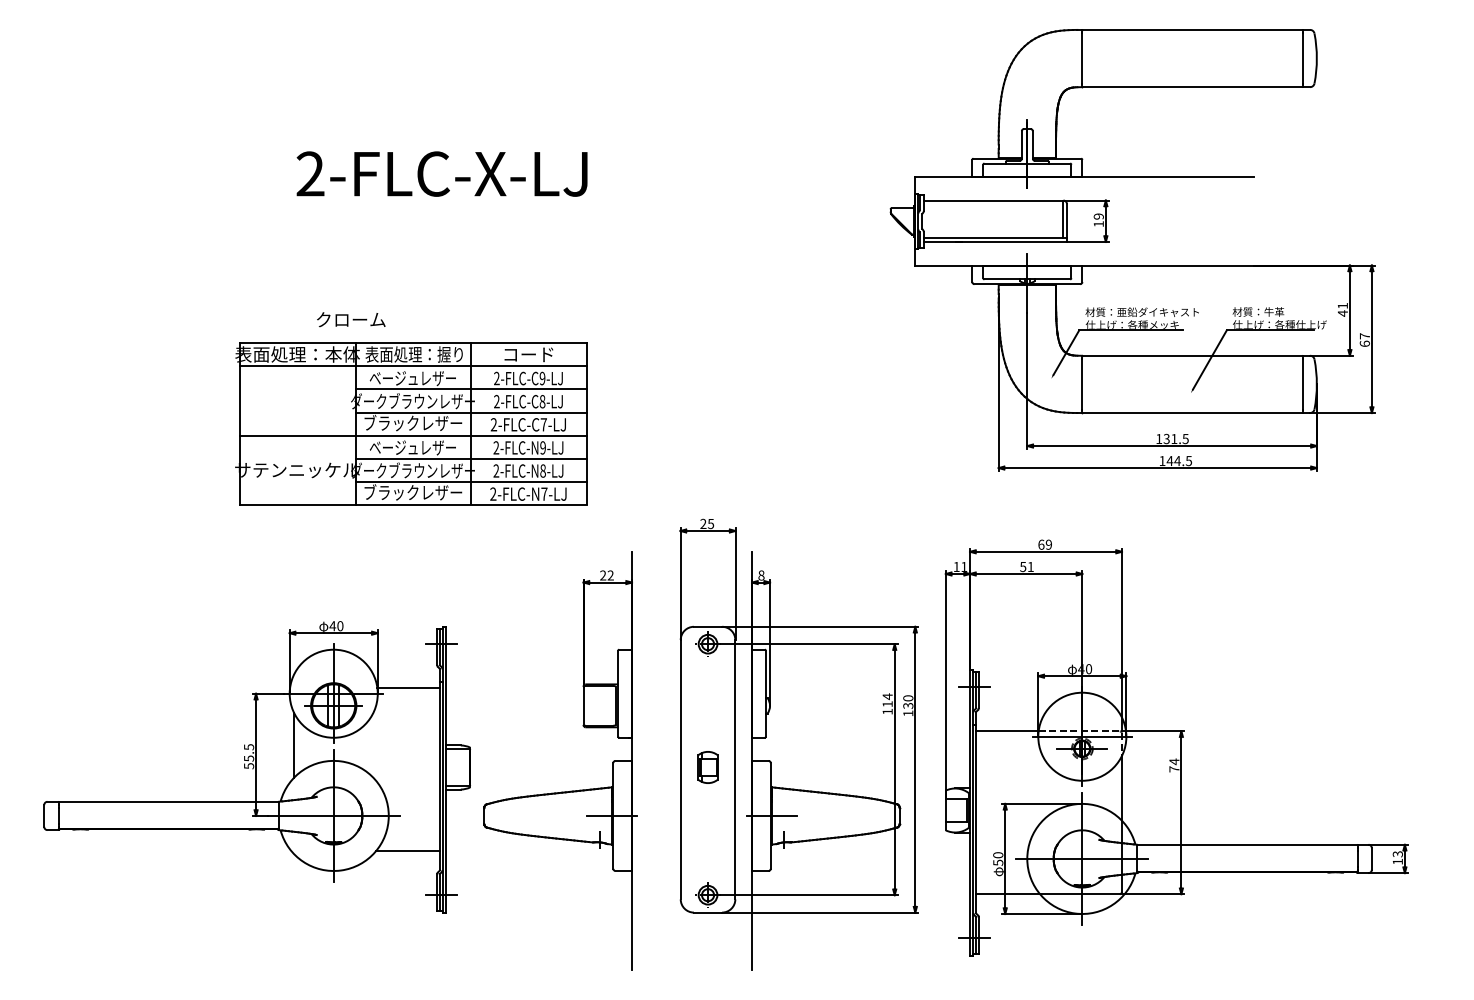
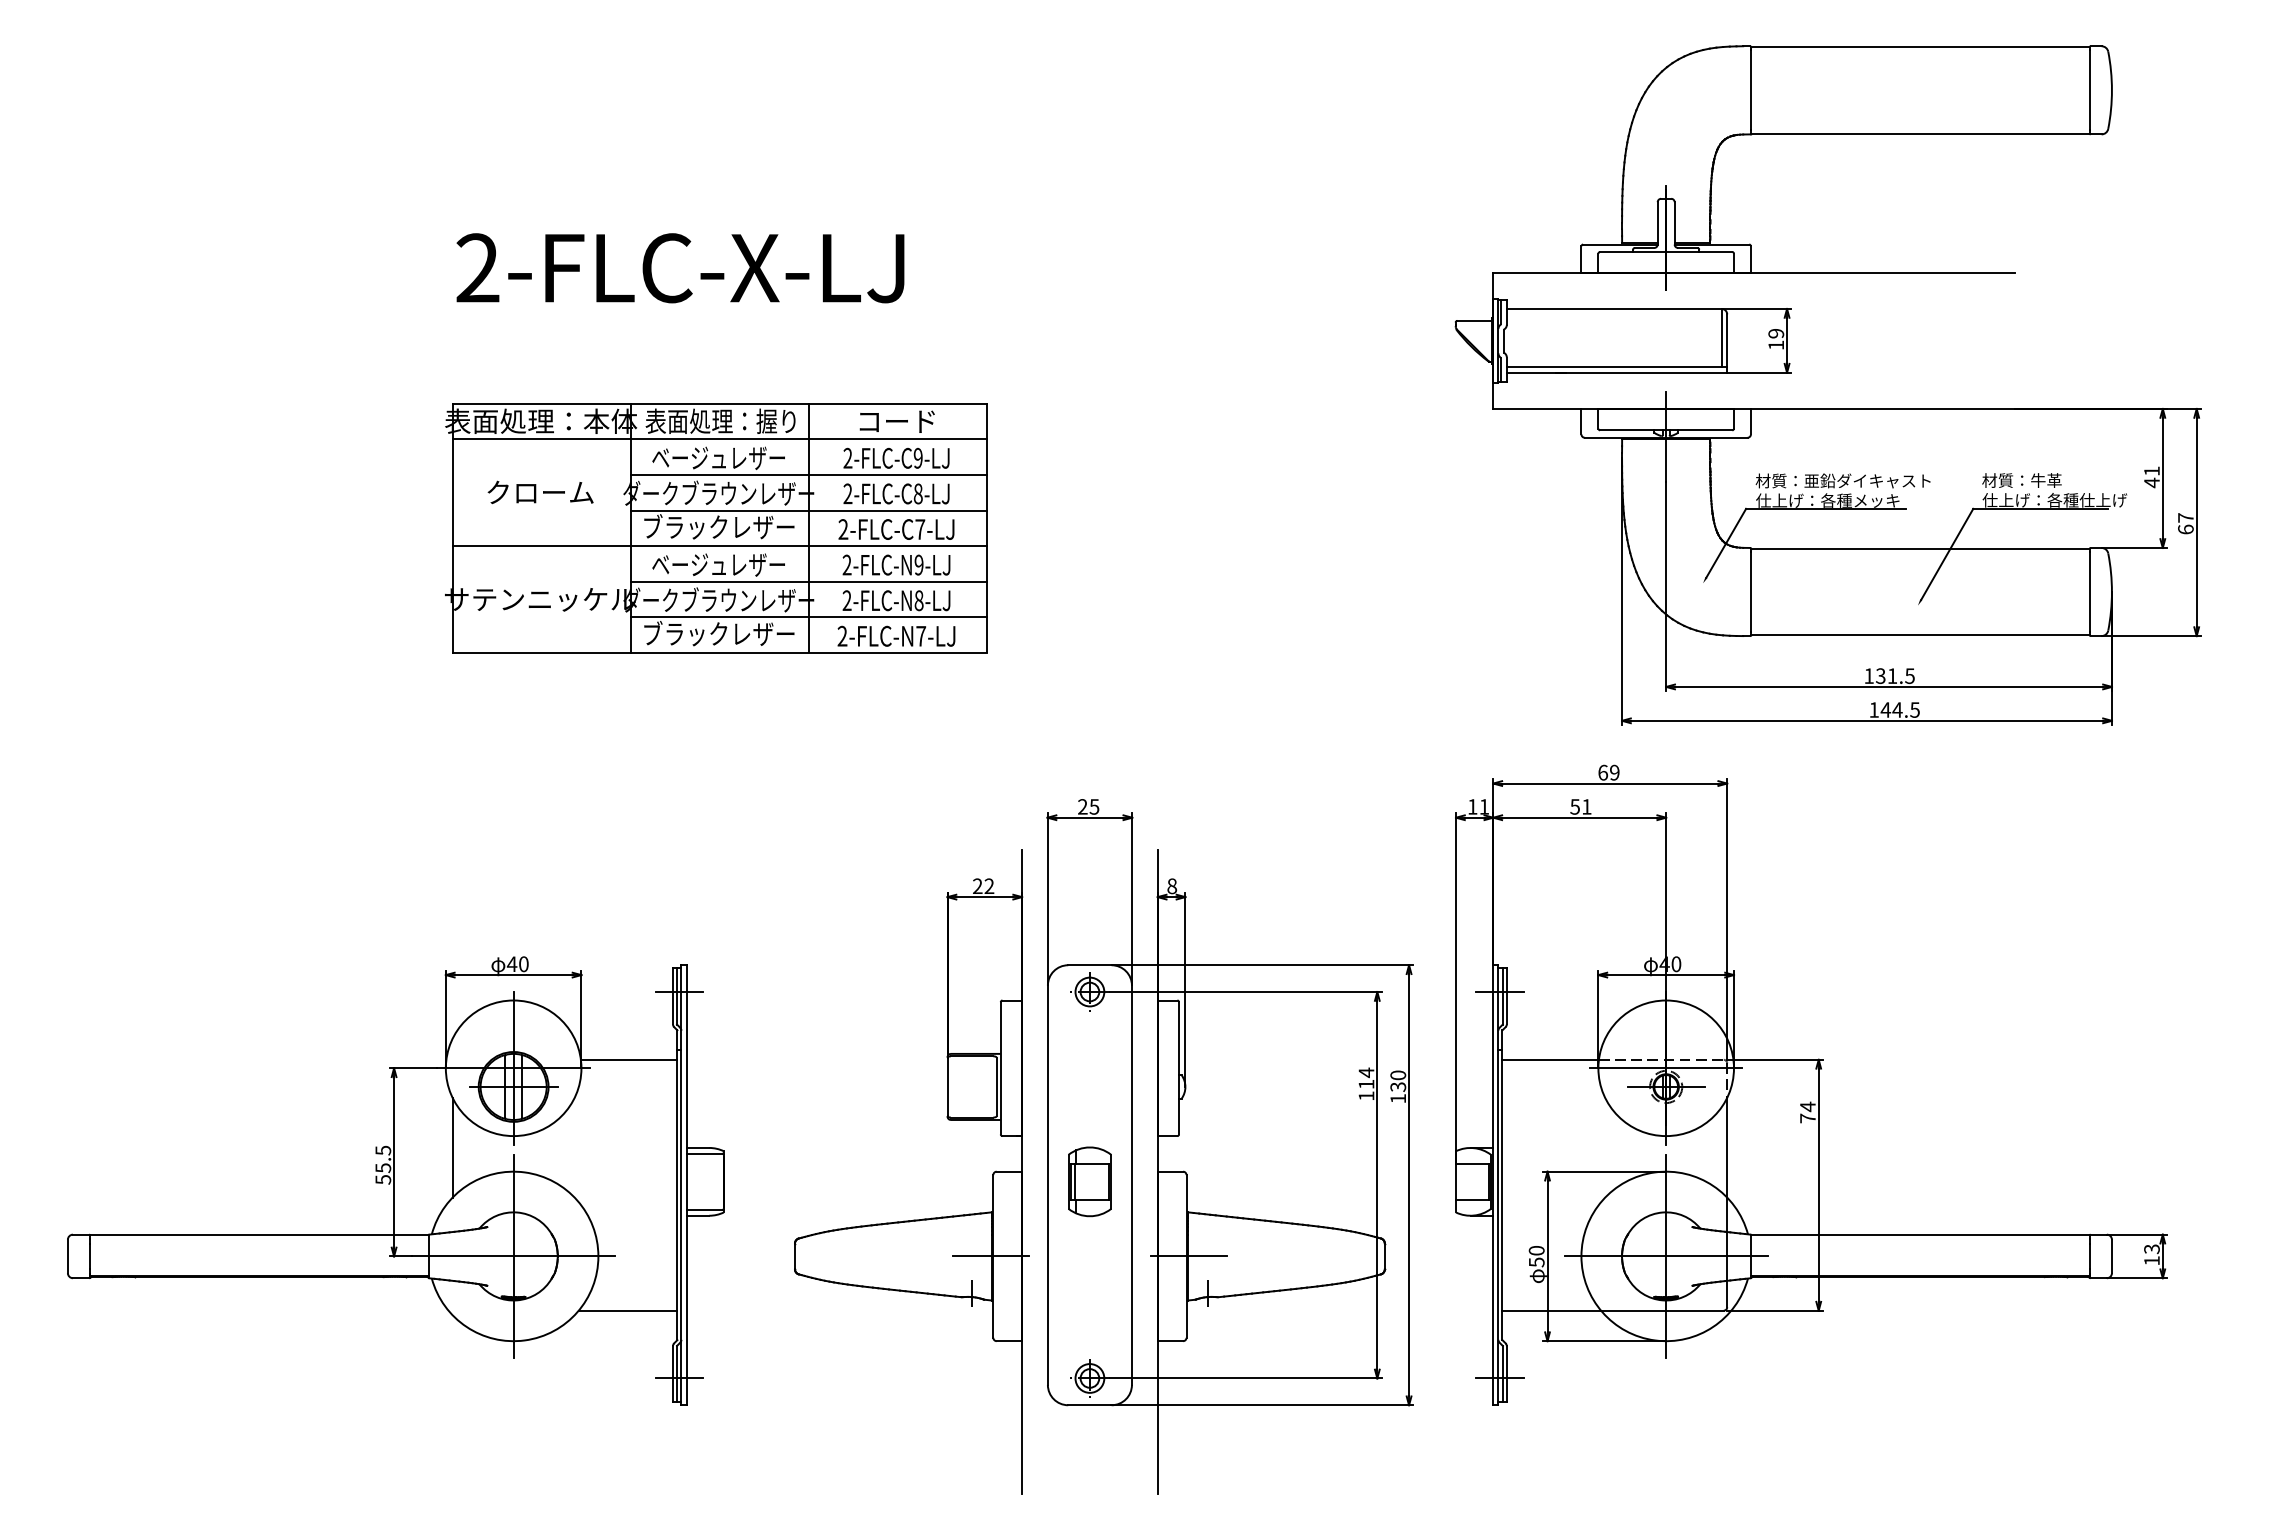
part: (1132, 265) -> (1828, 408), moved
part: (411, 423) -> (716, 527), moved
part: (1176, 747) -> (1811, 1084), moved
part: (707, 767) -> (1089, 1181), size x1.43
part: (561, 791) -> (913, 1218), moved

